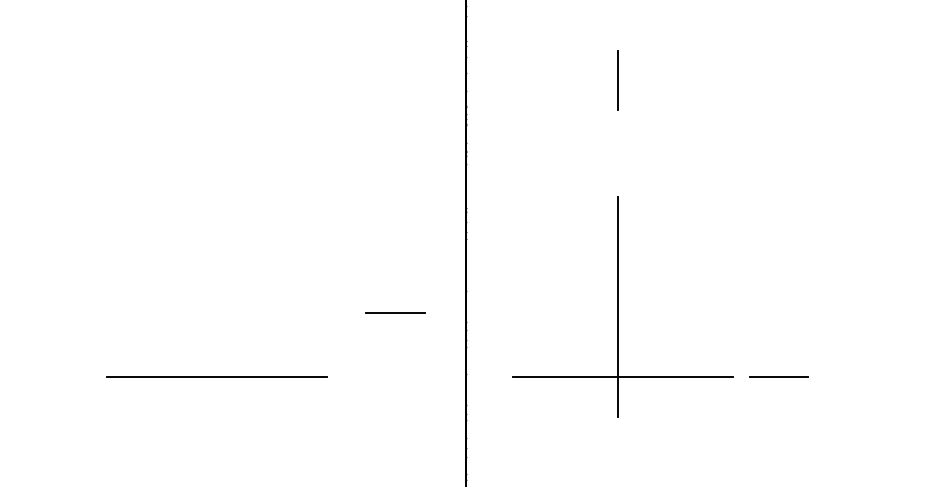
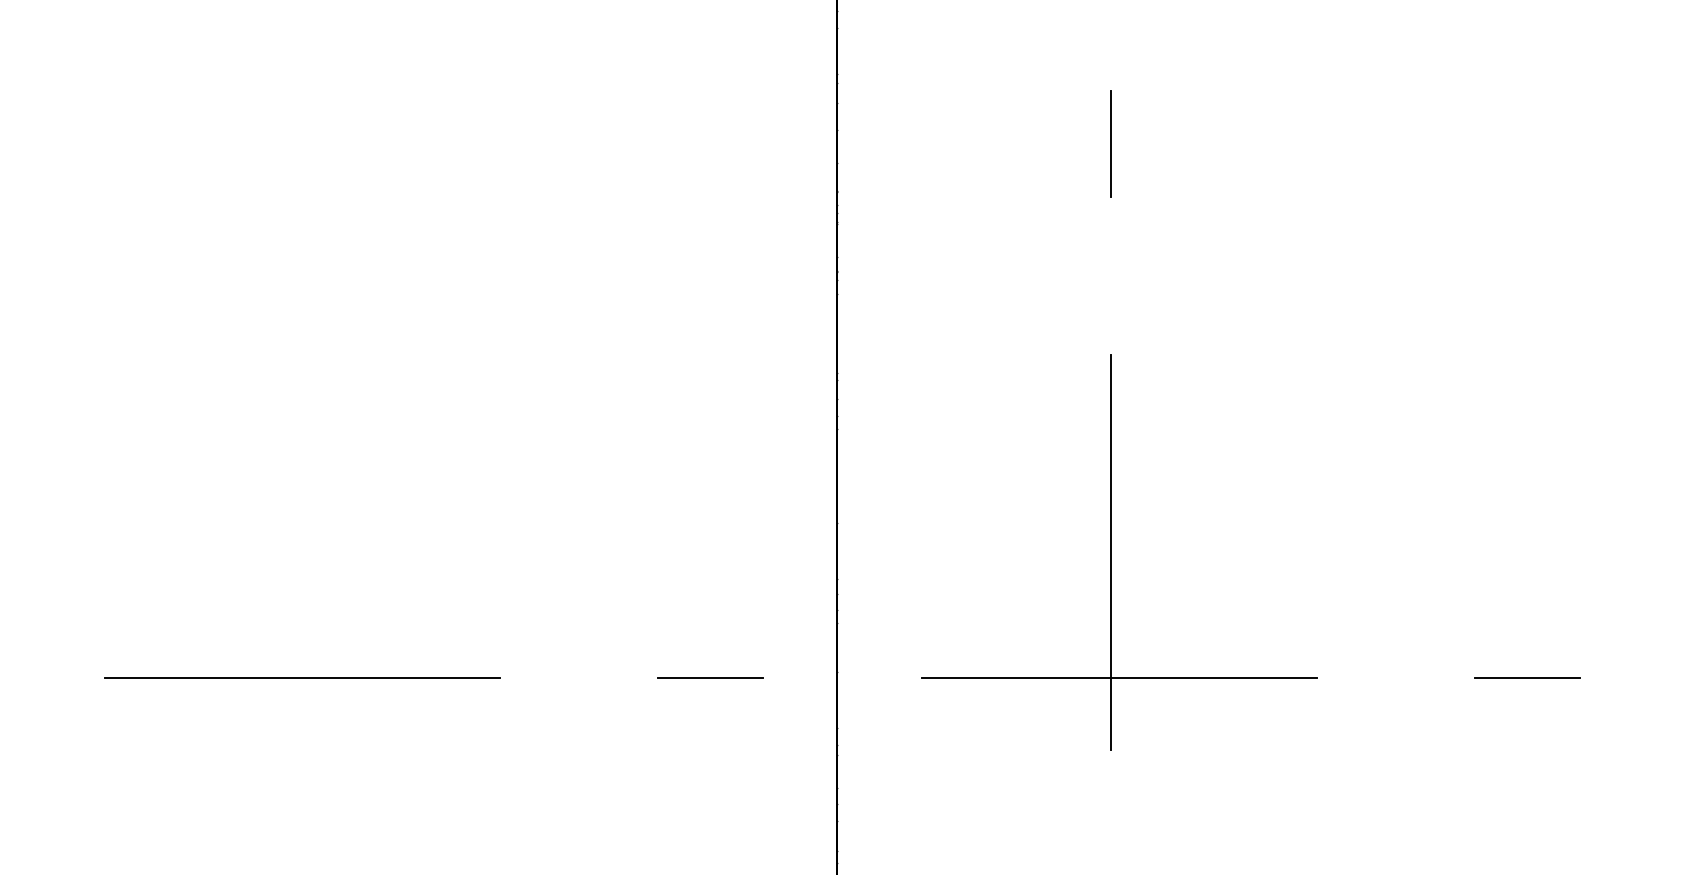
line: (395, 312) -> (710, 676), moved
line: (216, 376) -> (301, 676), moved
line: (778, 376) -> (1526, 676), moved

